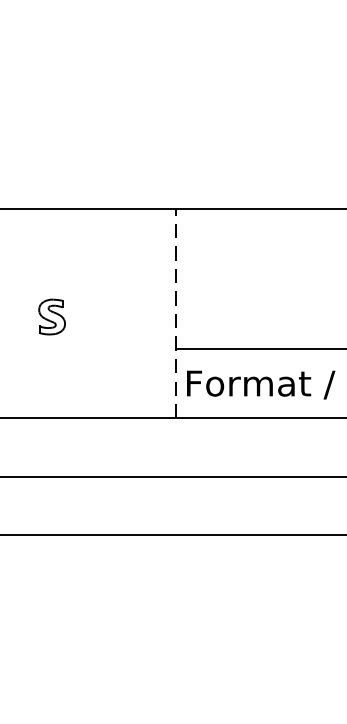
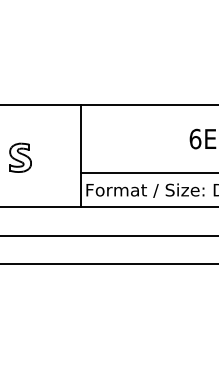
line: (174, 312) -> (80, 155), dashed -> solid
part: (51, 316) -> (20, 157), size x1.67

